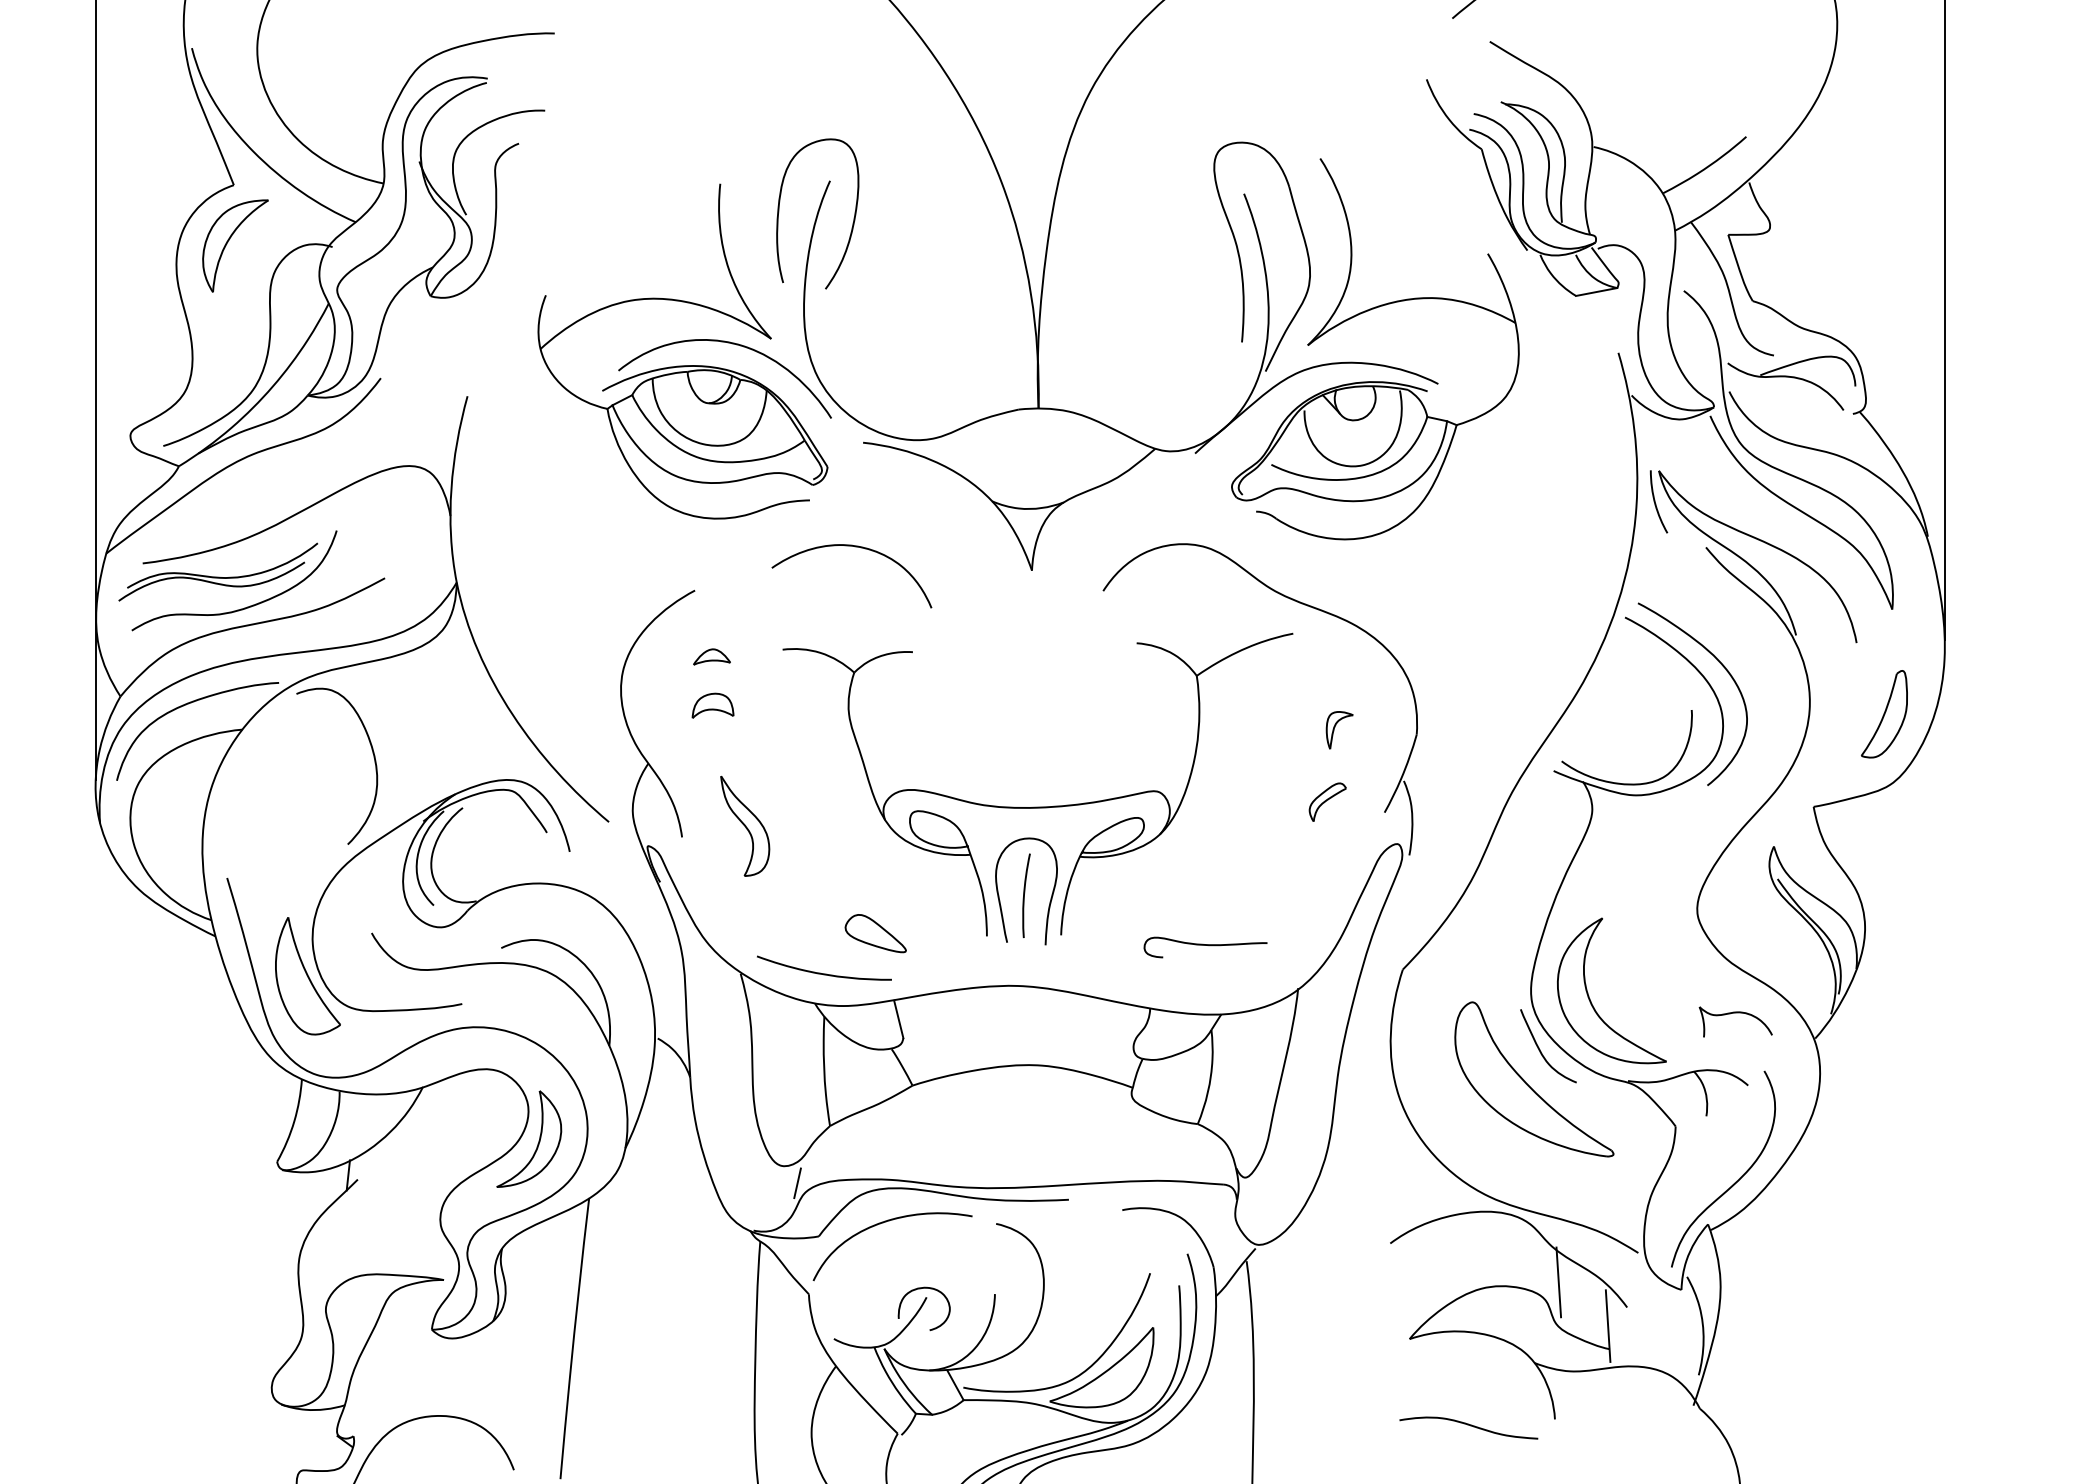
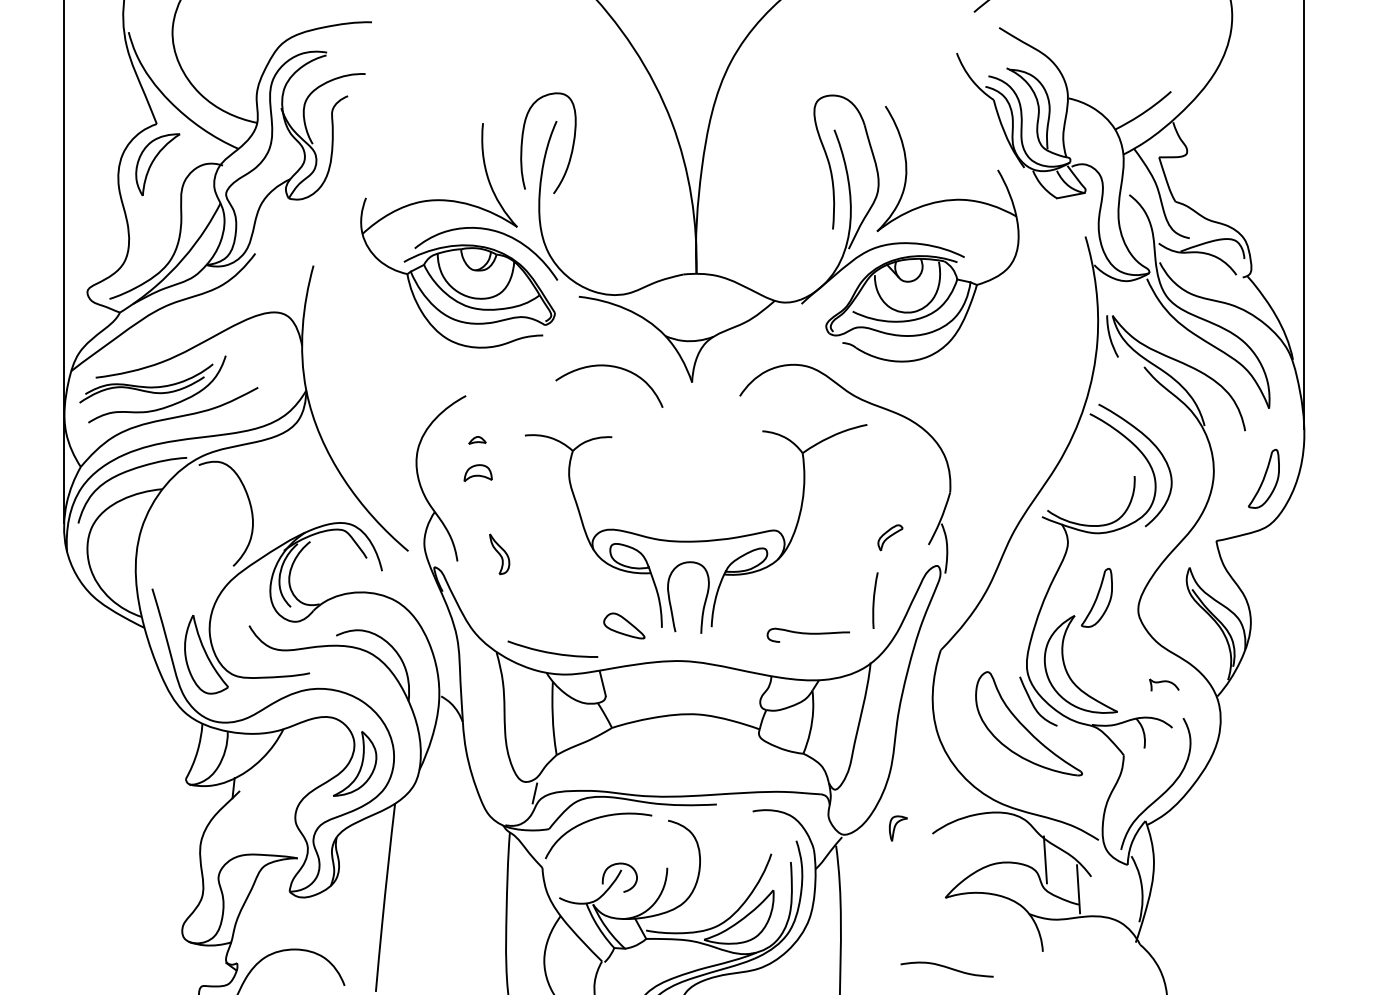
curve: (855, 548) -> (611, 367), moved
part: (711, 657) -> (477, 440), size x0.7
part: (1338, 730) -> (897, 828), moved
part: (744, 826) -> (499, 554), size x0.6
part: (1634, 891) -> (1096, 597), added
curve: (1025, 895) -> (874, 600), moved
part: (875, 932) -> (624, 625), moved
part: (1736, 1020) -> (1164, 684), size x0.6
curve: (1467, 1426) -> (946, 968), moved

